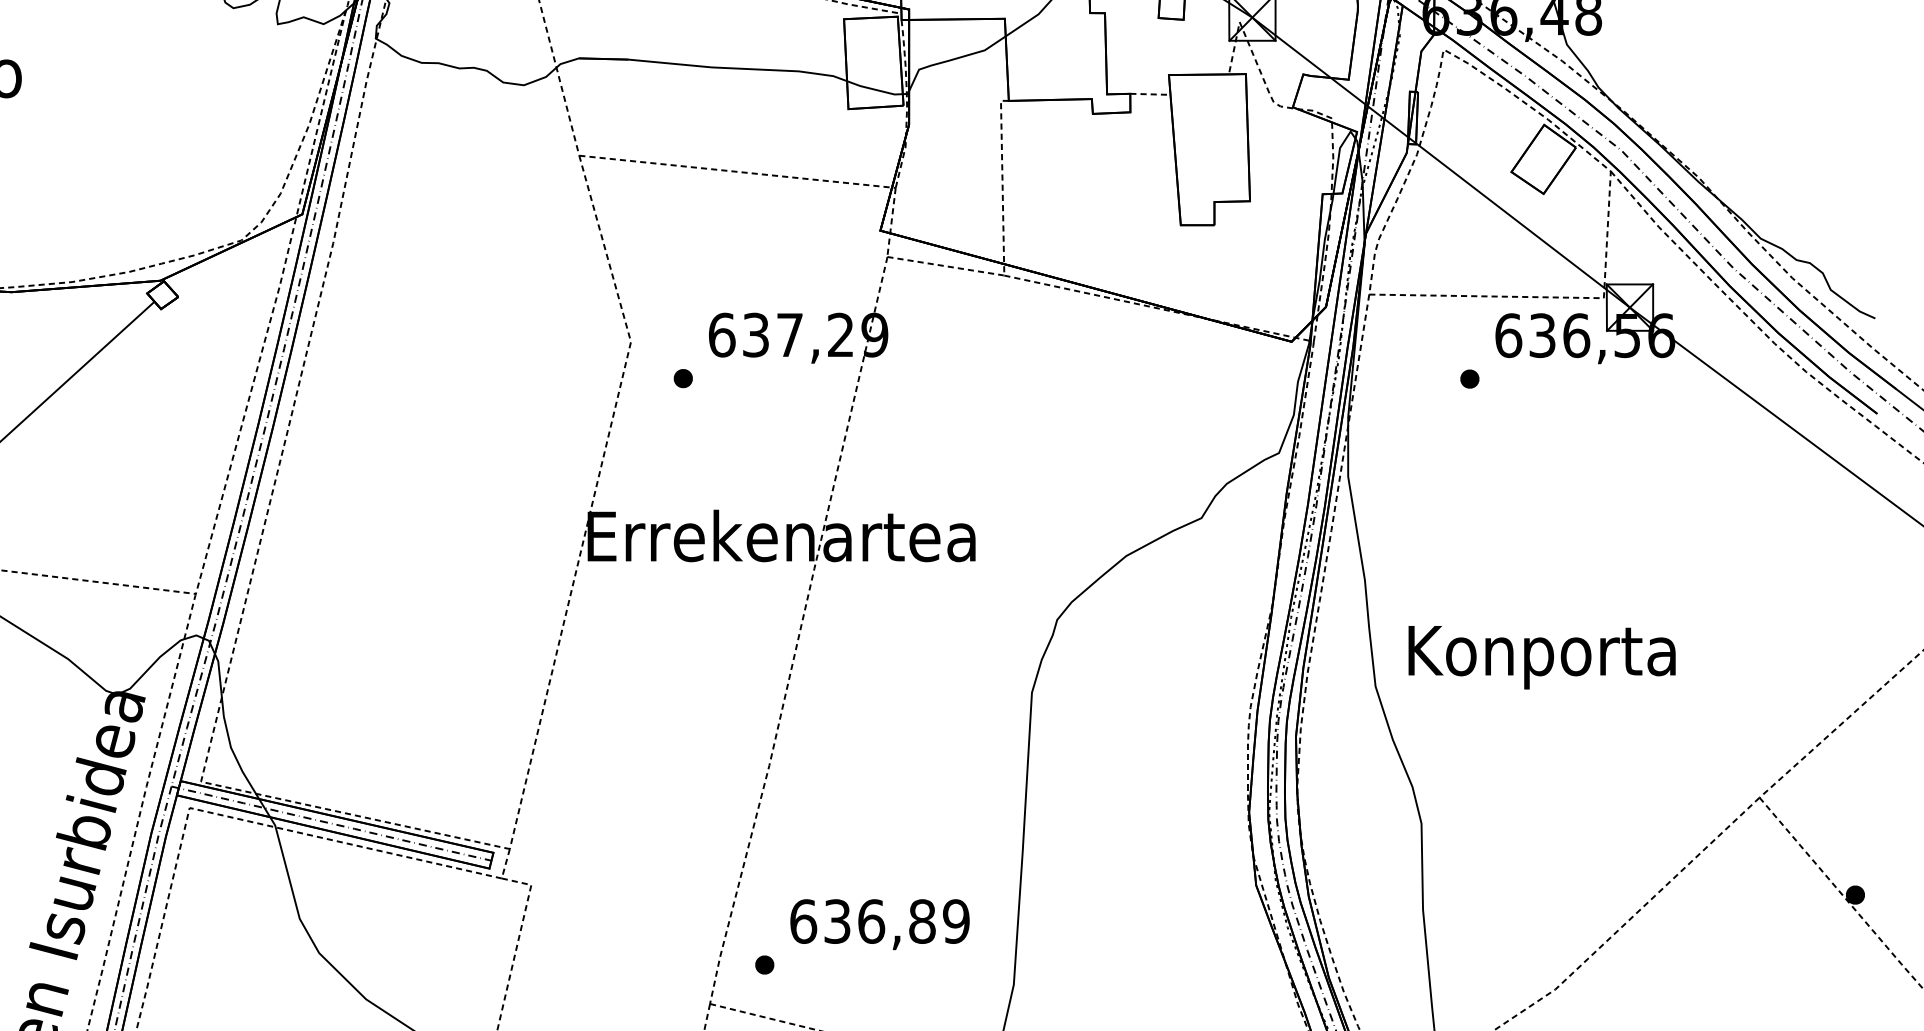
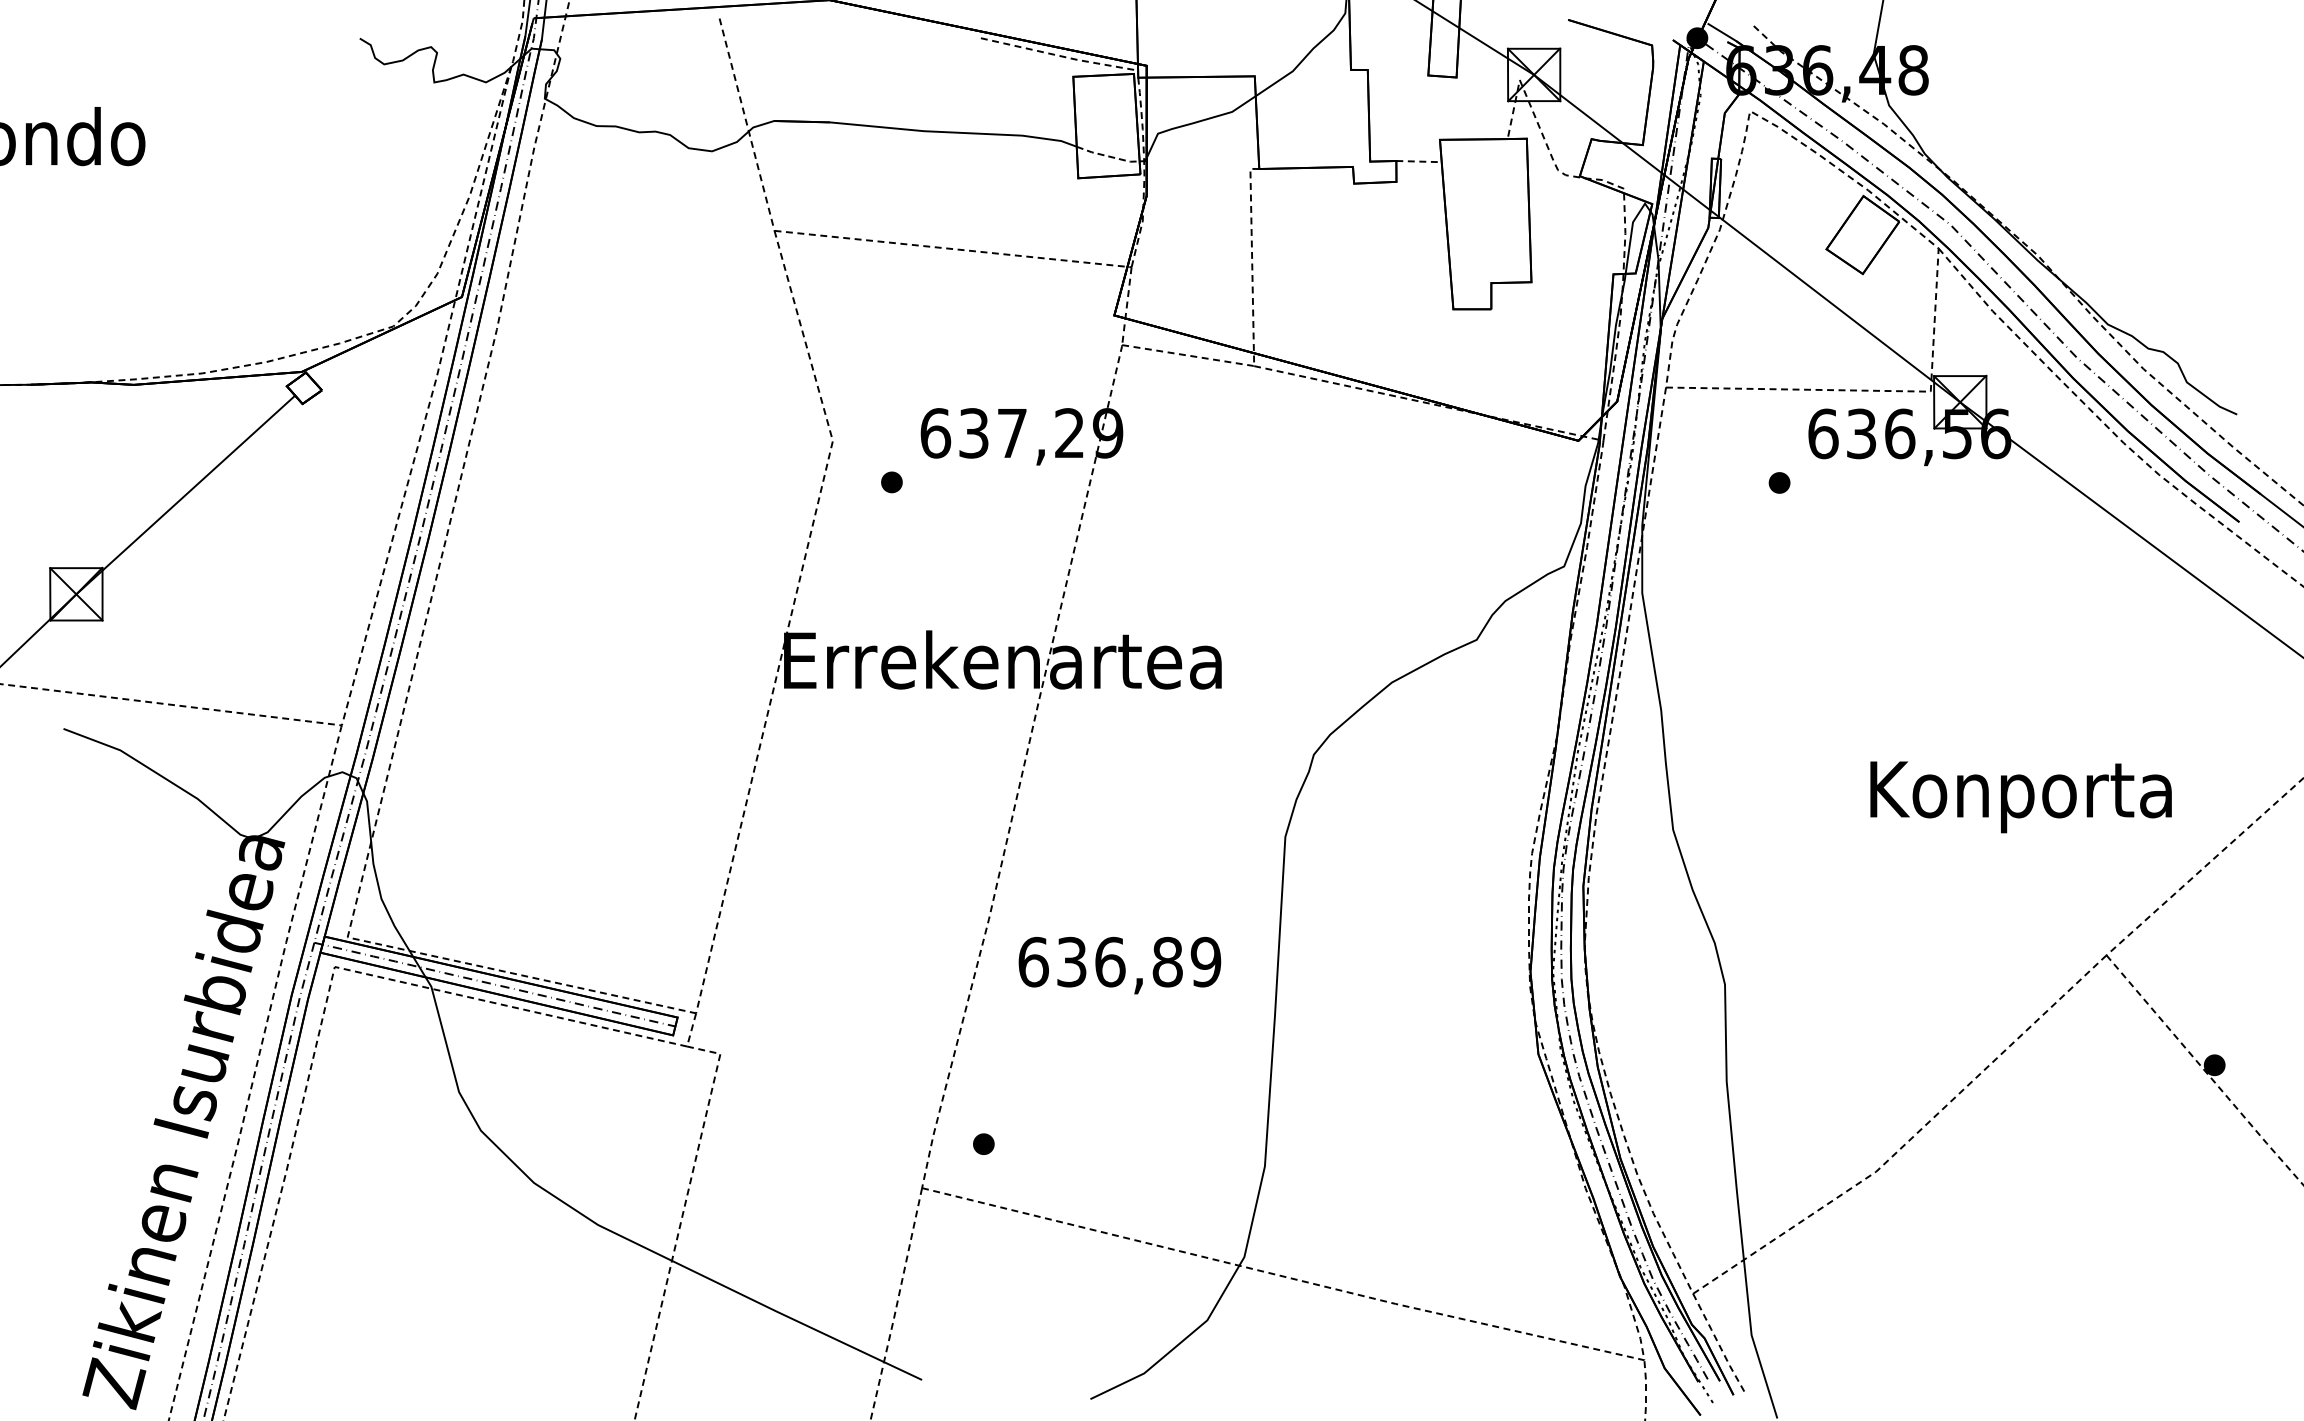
line: (875, 89) -> (1108, 156), solid -> dashed
text: (1541, 657) -> (2020, 797), moved
text: (879, 924) -> (1119, 965), moved

